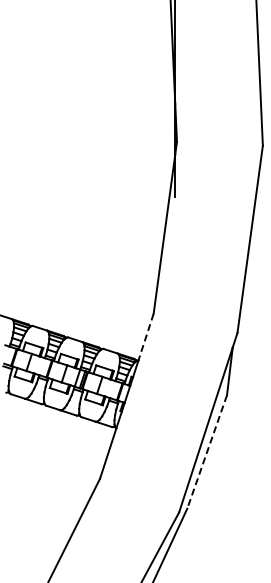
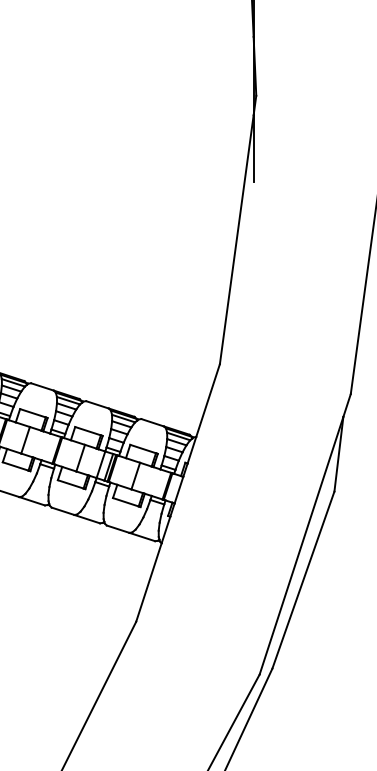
line: (146, 337) -> (208, 401), dashed -> solid
line: (206, 452) -> (302, 580), dashed -> solid

